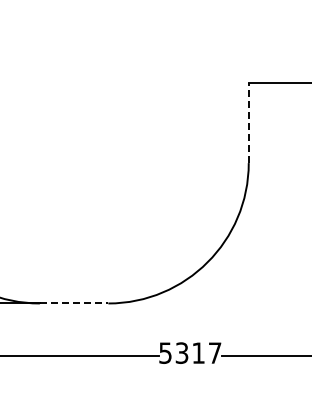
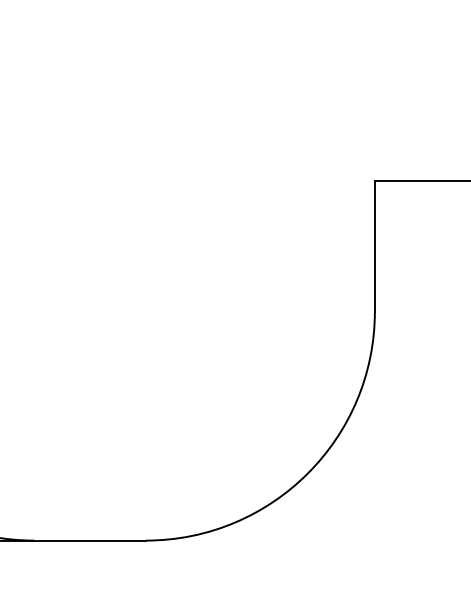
line: (248, 122) -> (374, 245), dashed -> solid
line: (74, 303) -> (90, 540), dashed -> solid

